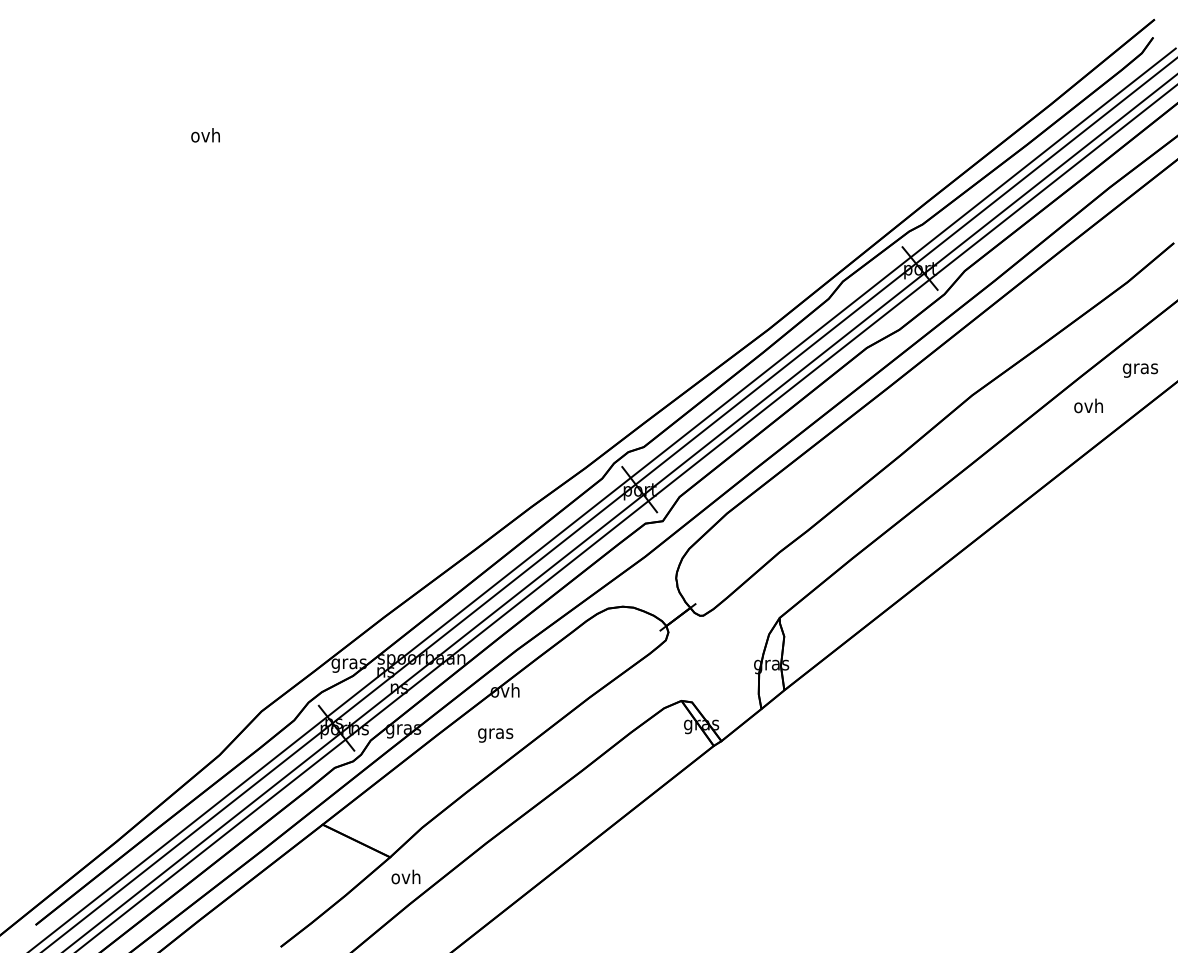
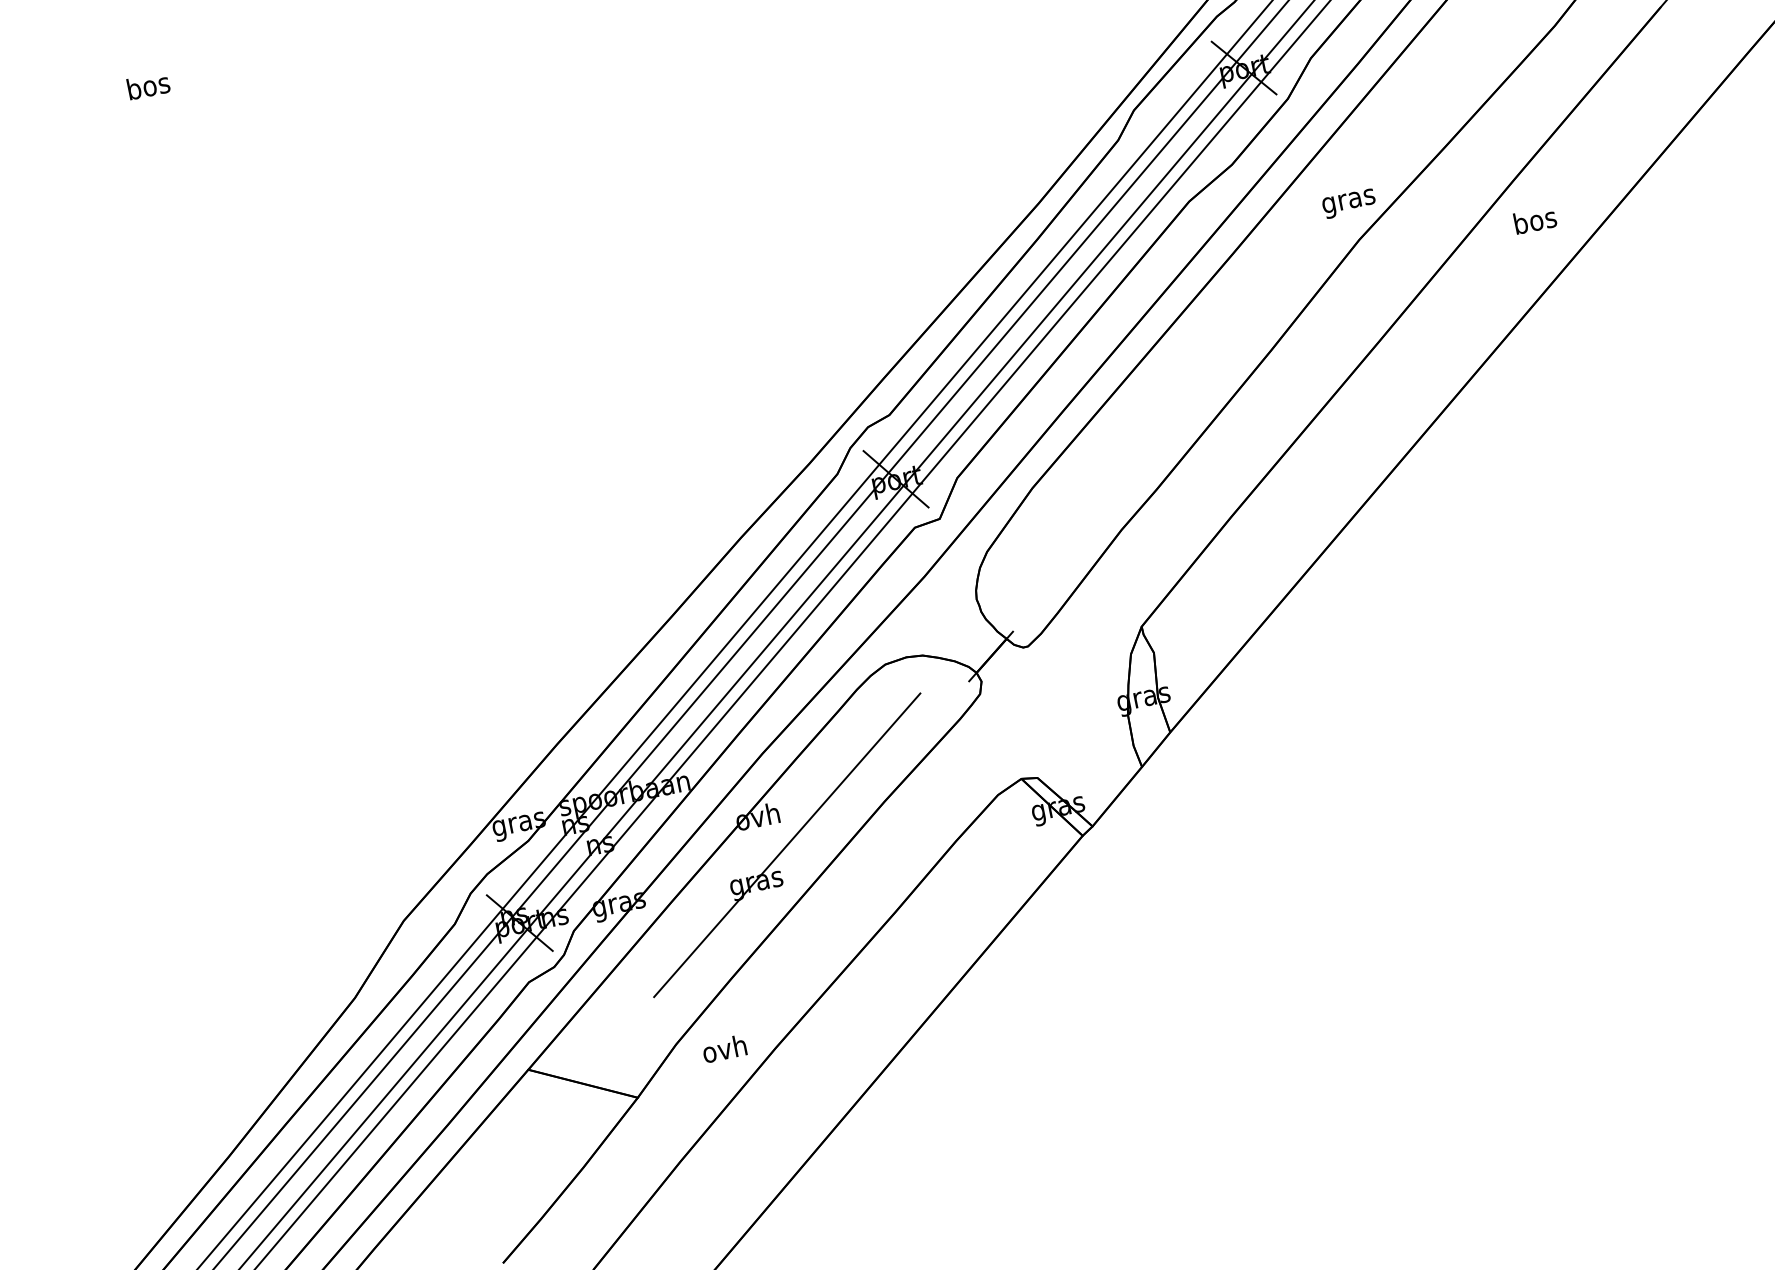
text: (205, 135) -> (147, 86), ovh -> bos
text: (1140, 370) -> (1349, 203), moved
text: (1088, 405) -> (1534, 219), ovh -> bos
line: (520, 713) -> (787, 845), added
text: (405, 876) -> (723, 1048), moved

